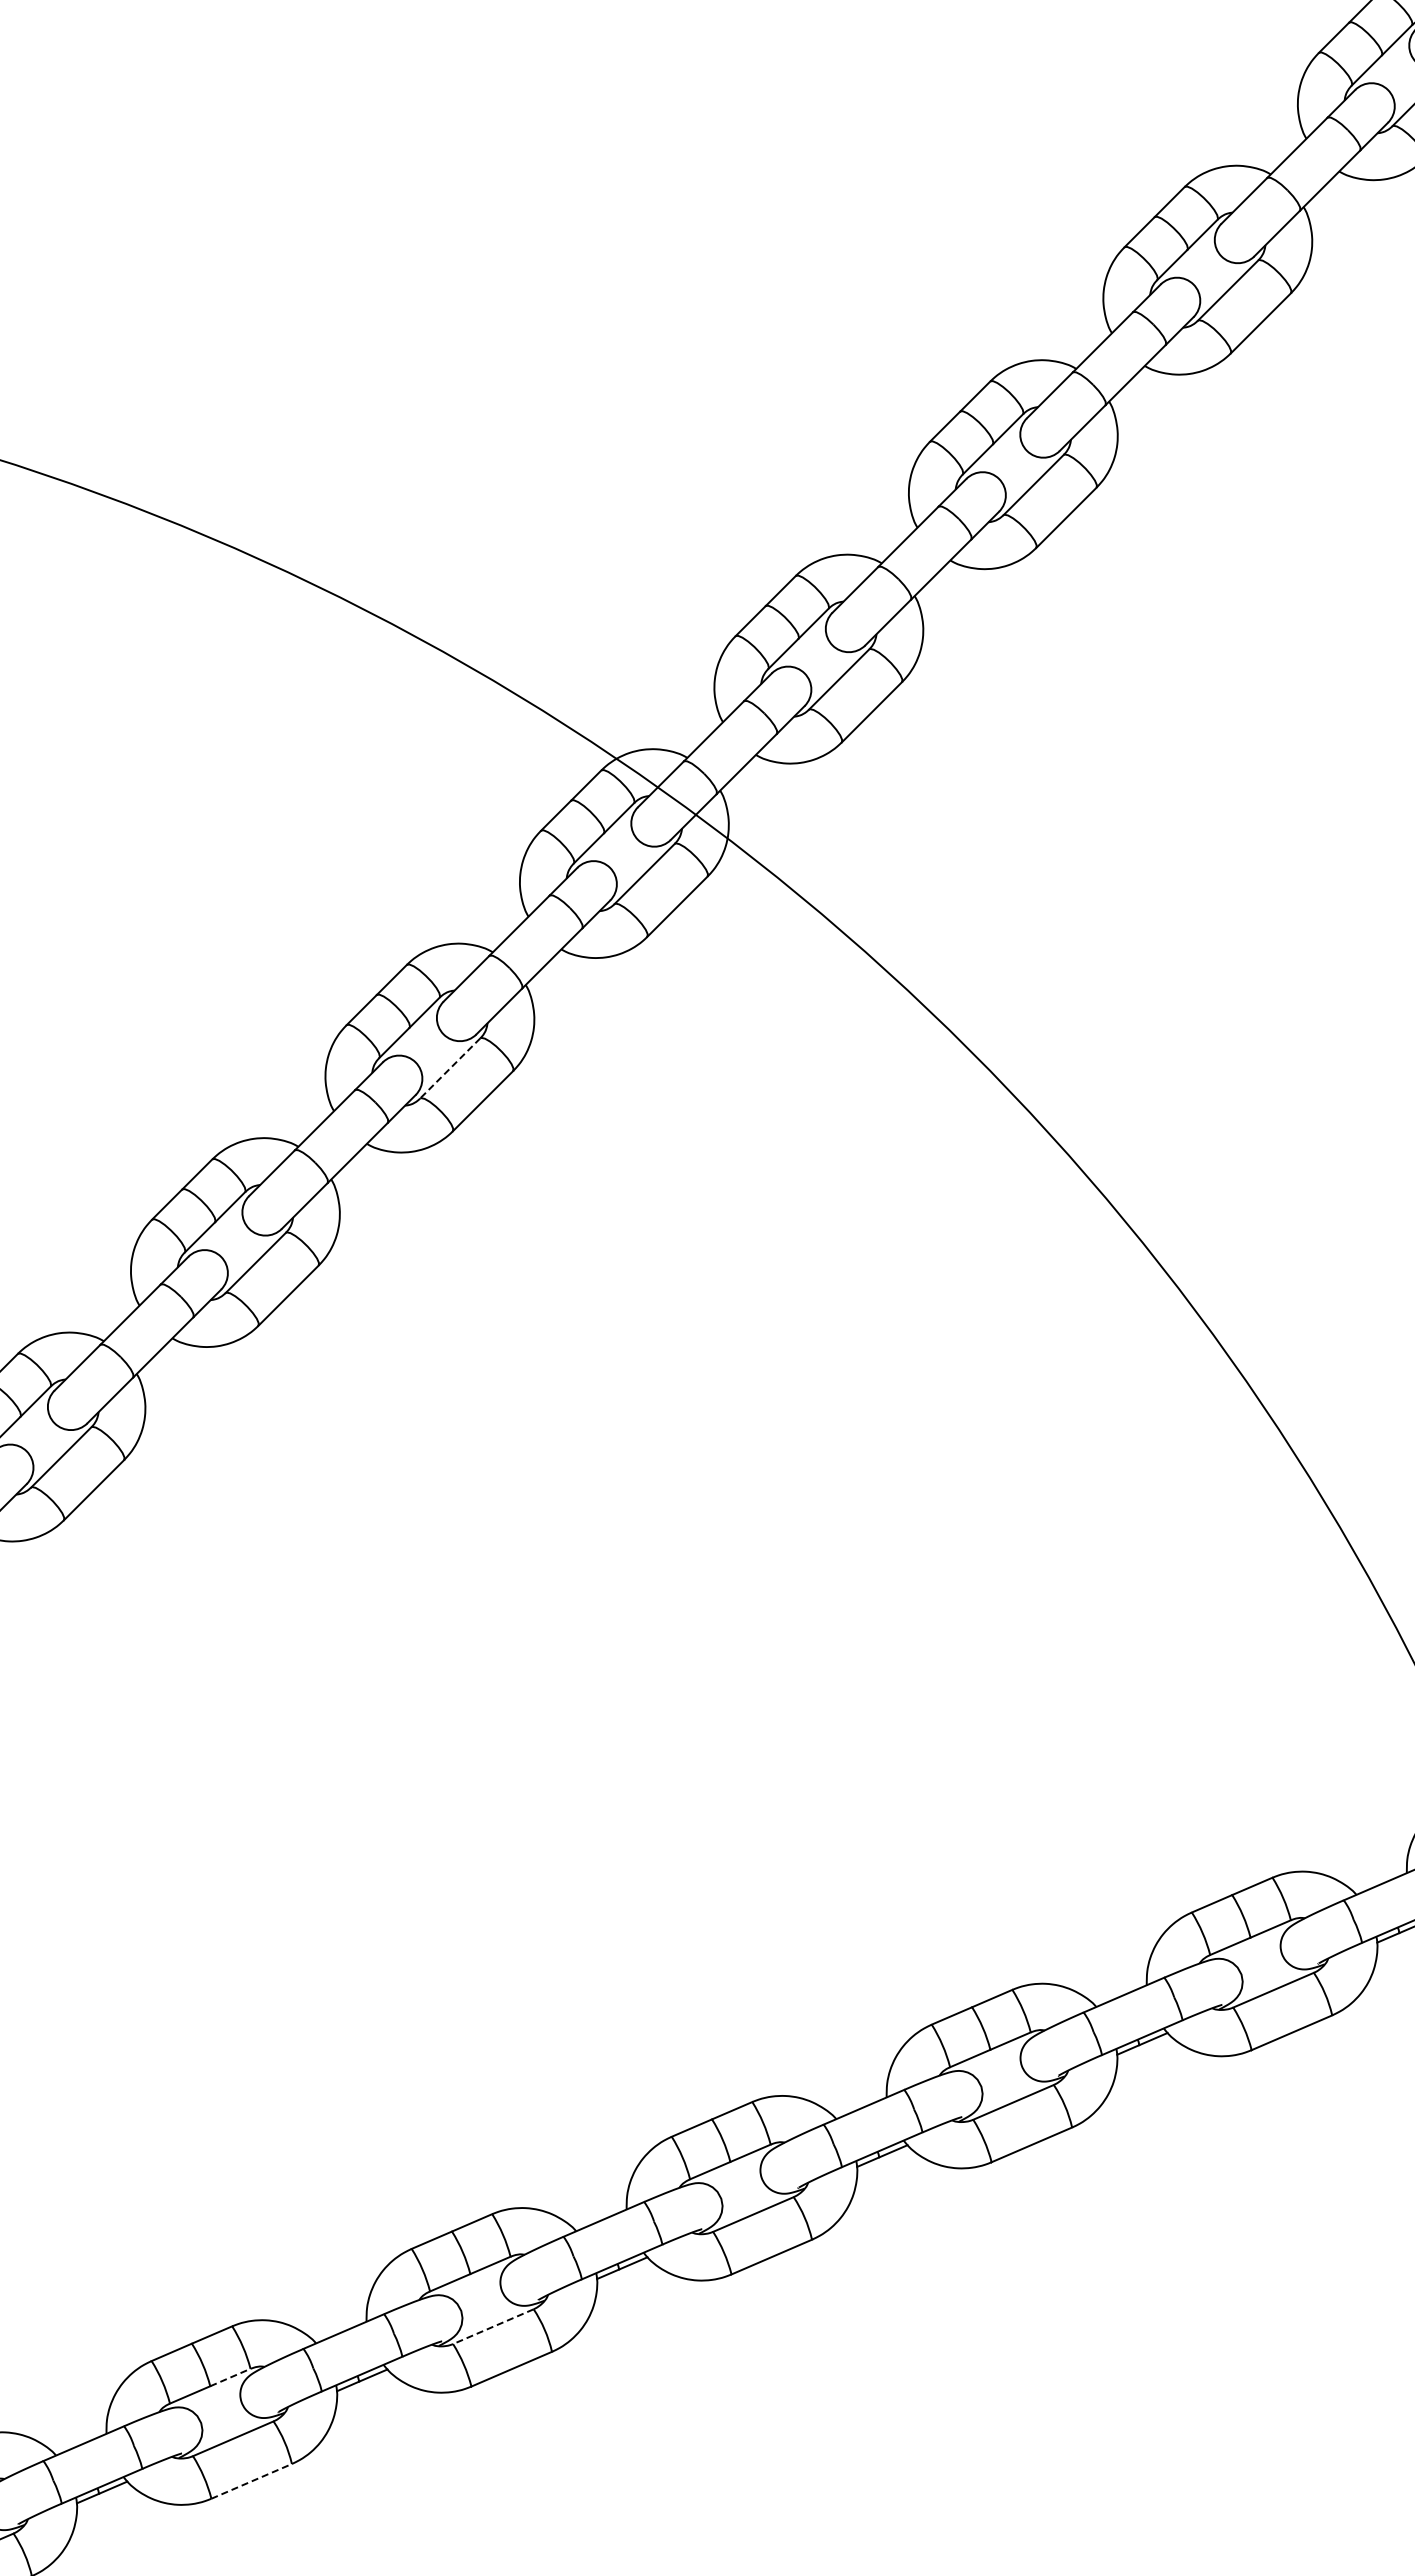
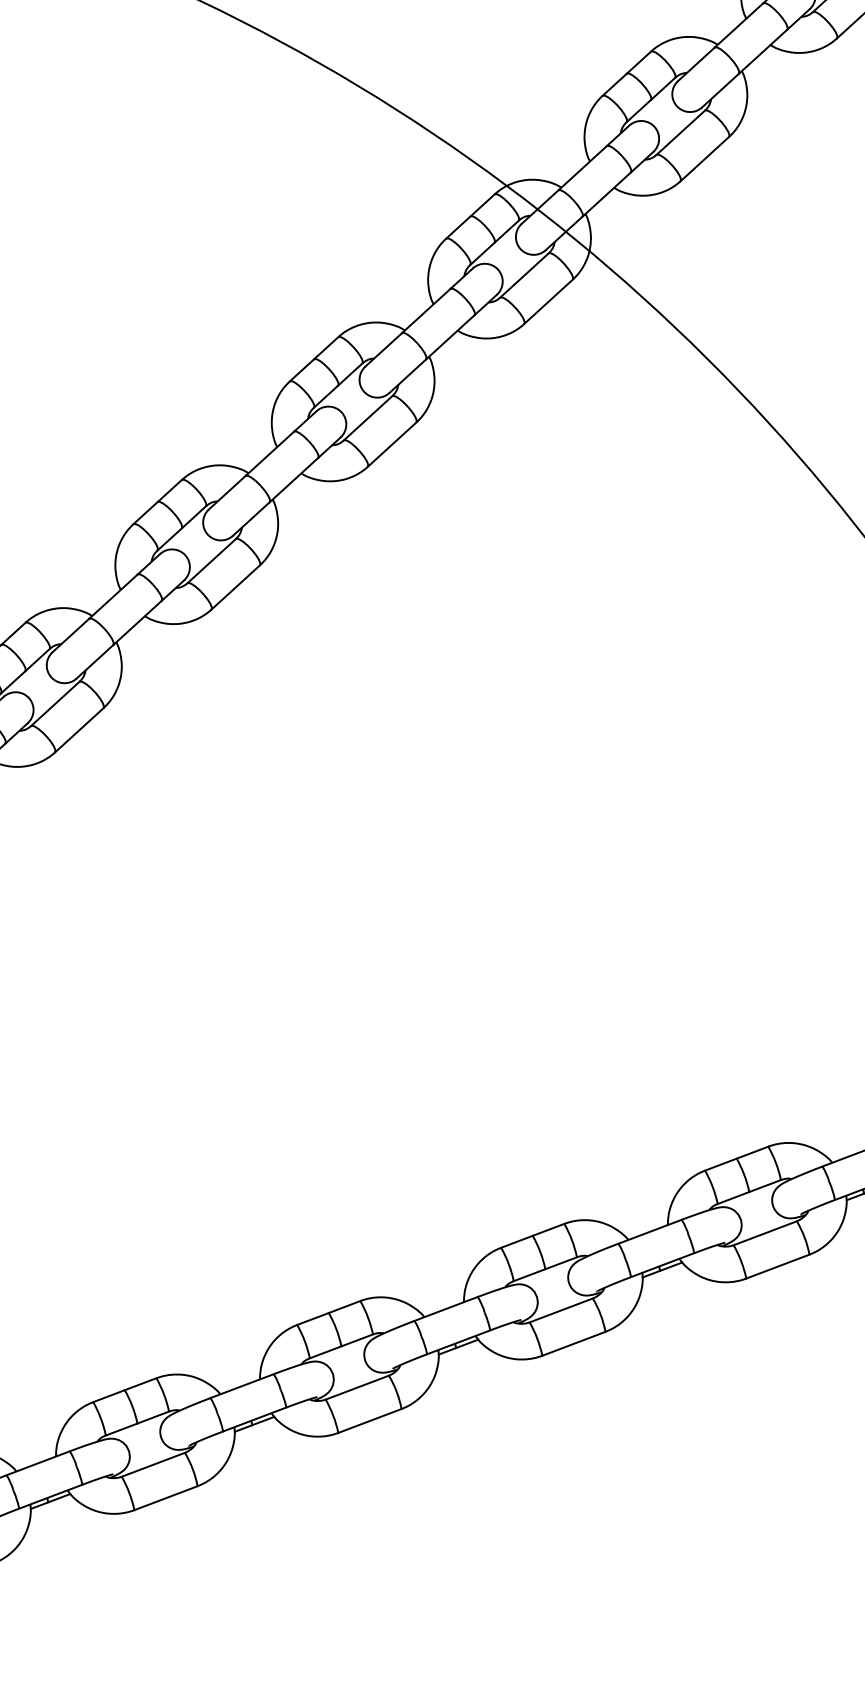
line: (450, 1068) -> (368, 418), dashed -> solid
line: (493, 2326) -> (357, 1387), dashed -> solid
line: (230, 2377) -> (153, 1417), dashed -> solid
line: (251, 2481) -> (165, 1498), dashed -> solid

